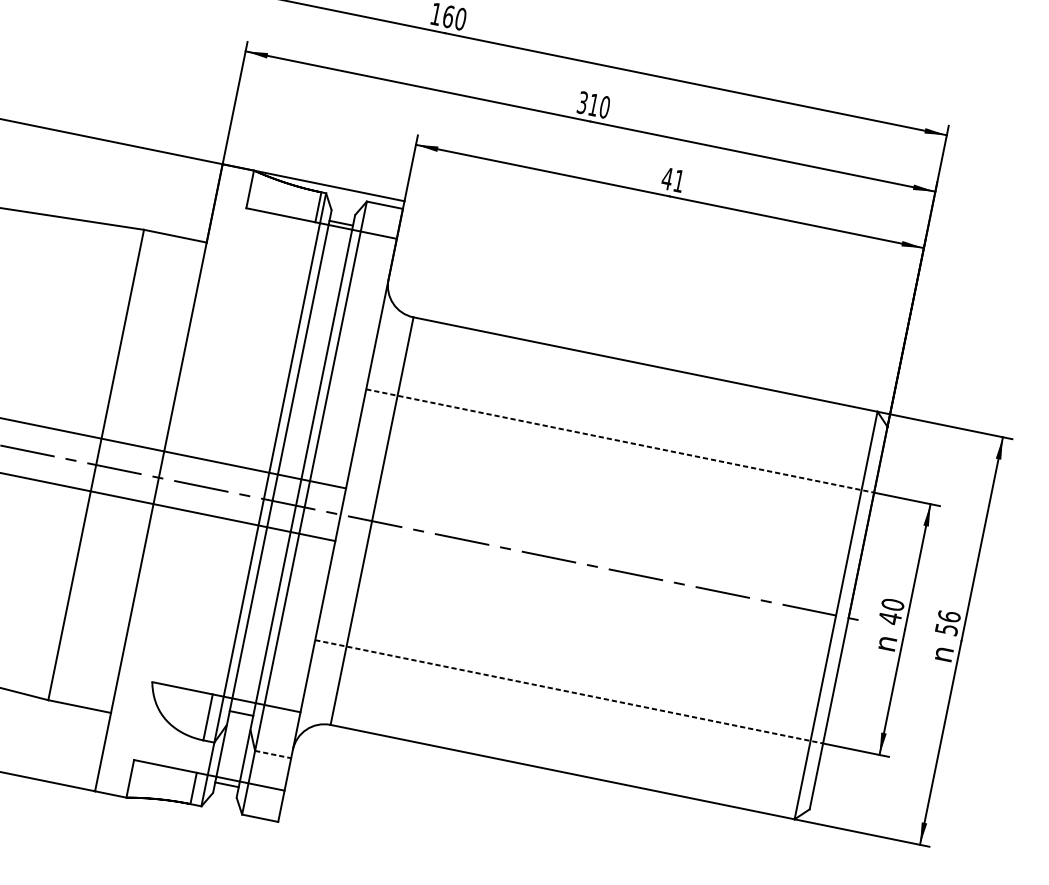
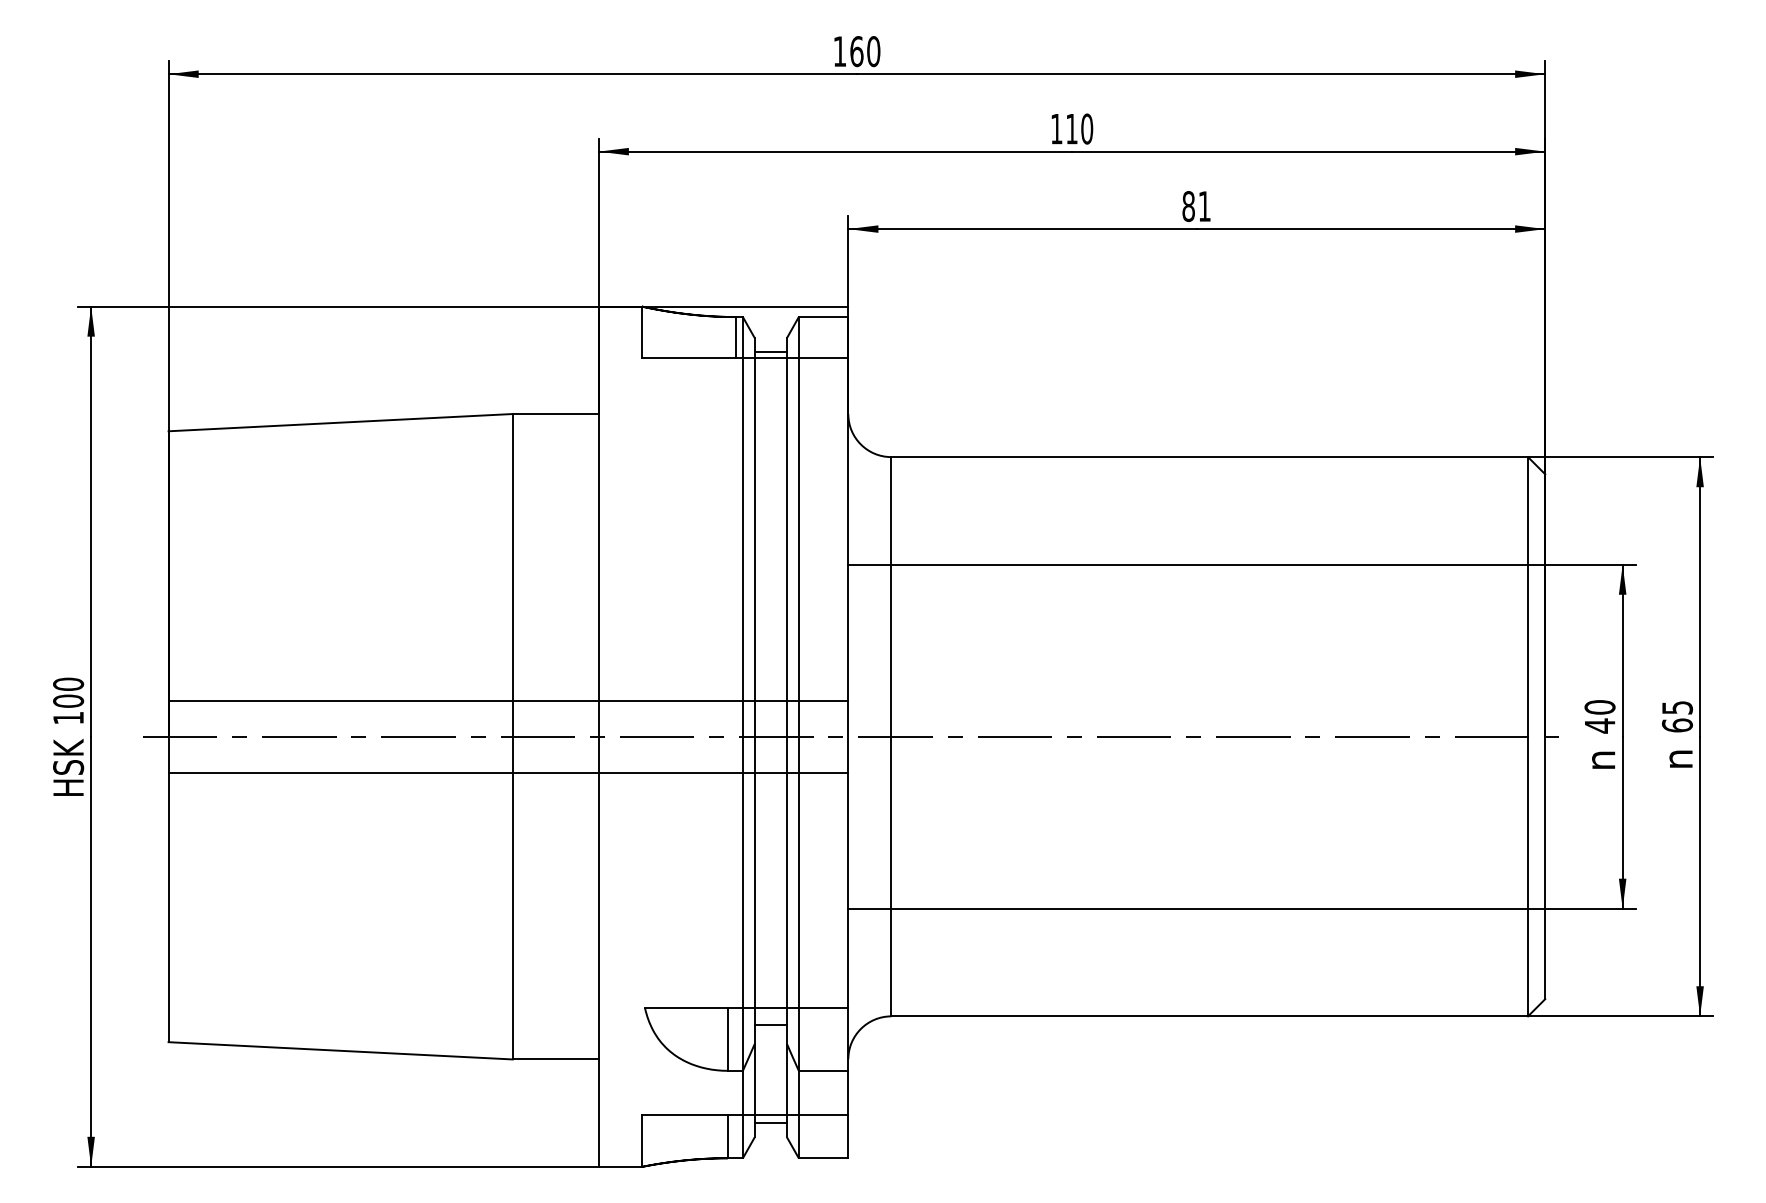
text: (582, 102) -> (1056, 128), 310 -> 110
text: (667, 178) -> (1188, 206), 41 -> 81
line: (620, 441) -> (1197, 564), dashed -> solid
text: (948, 622) -> (1677, 716), 56 -> 65
line: (569, 691) -> (1197, 908), dashed -> solid
line: (273, 754) -> (823, 1070), dashed -> solid

